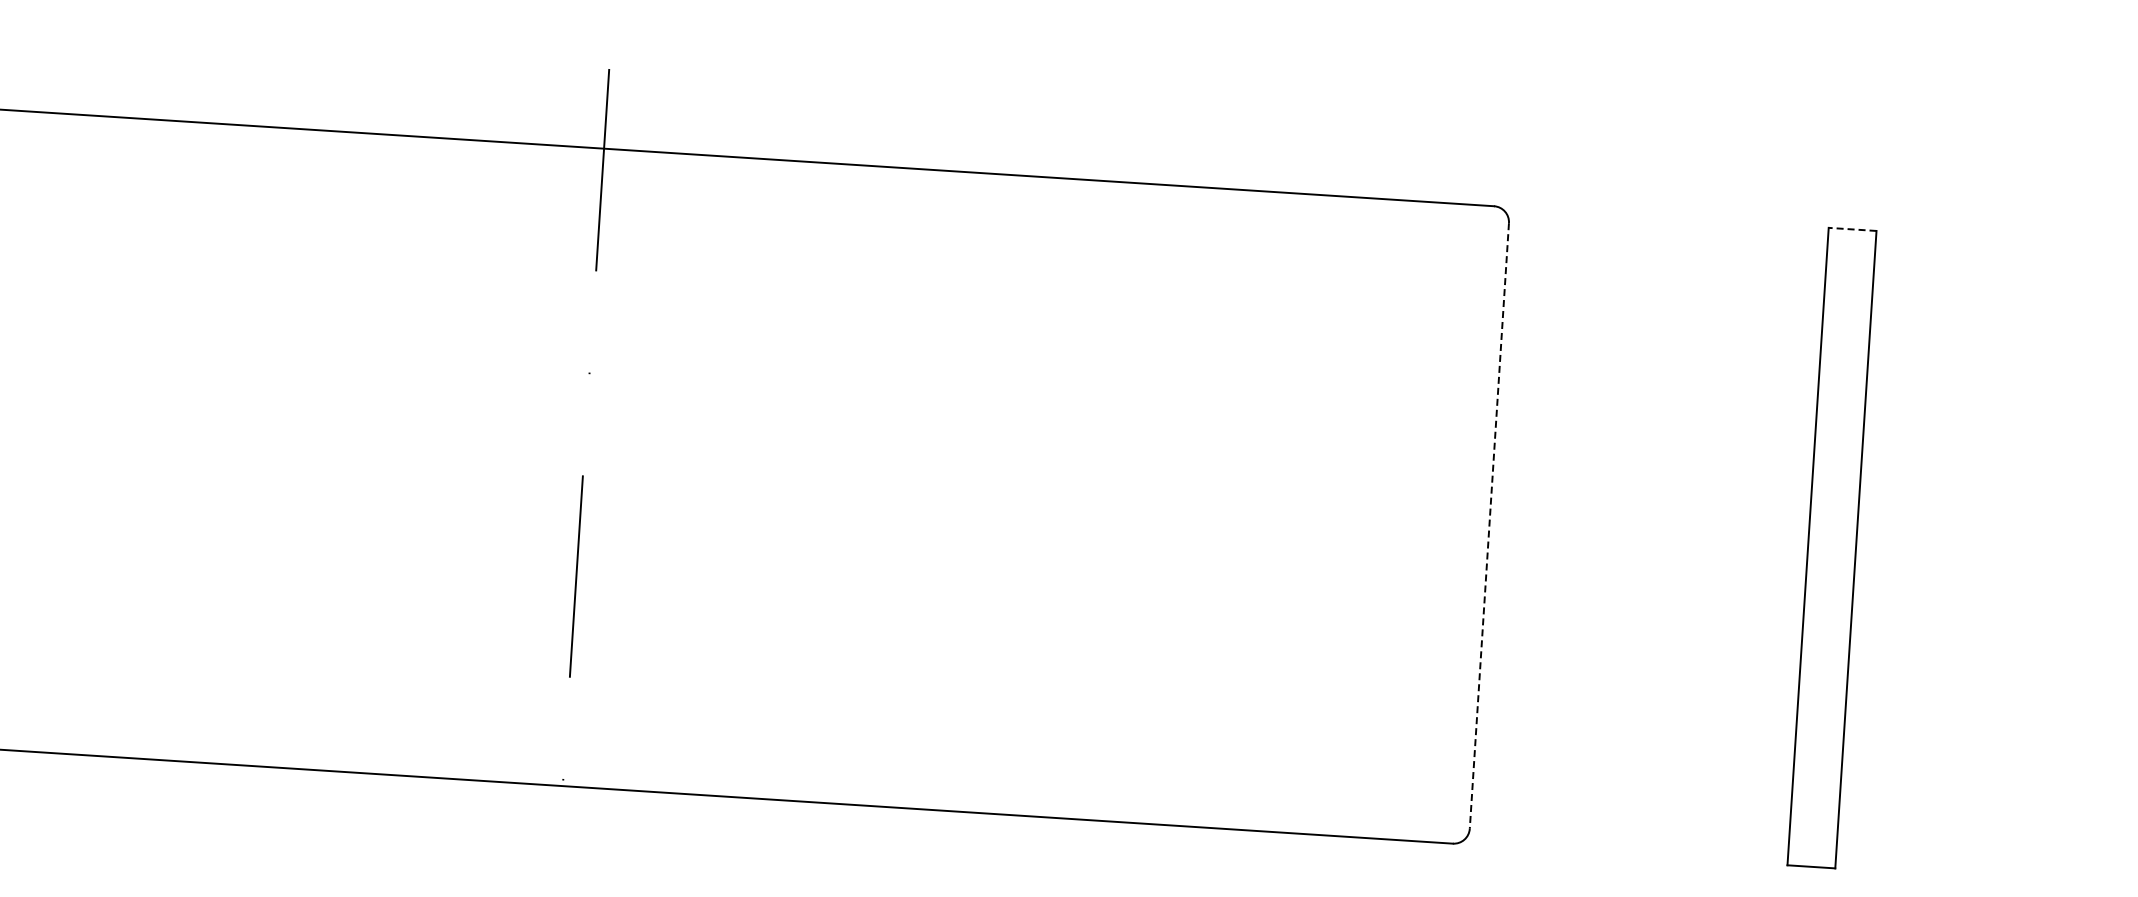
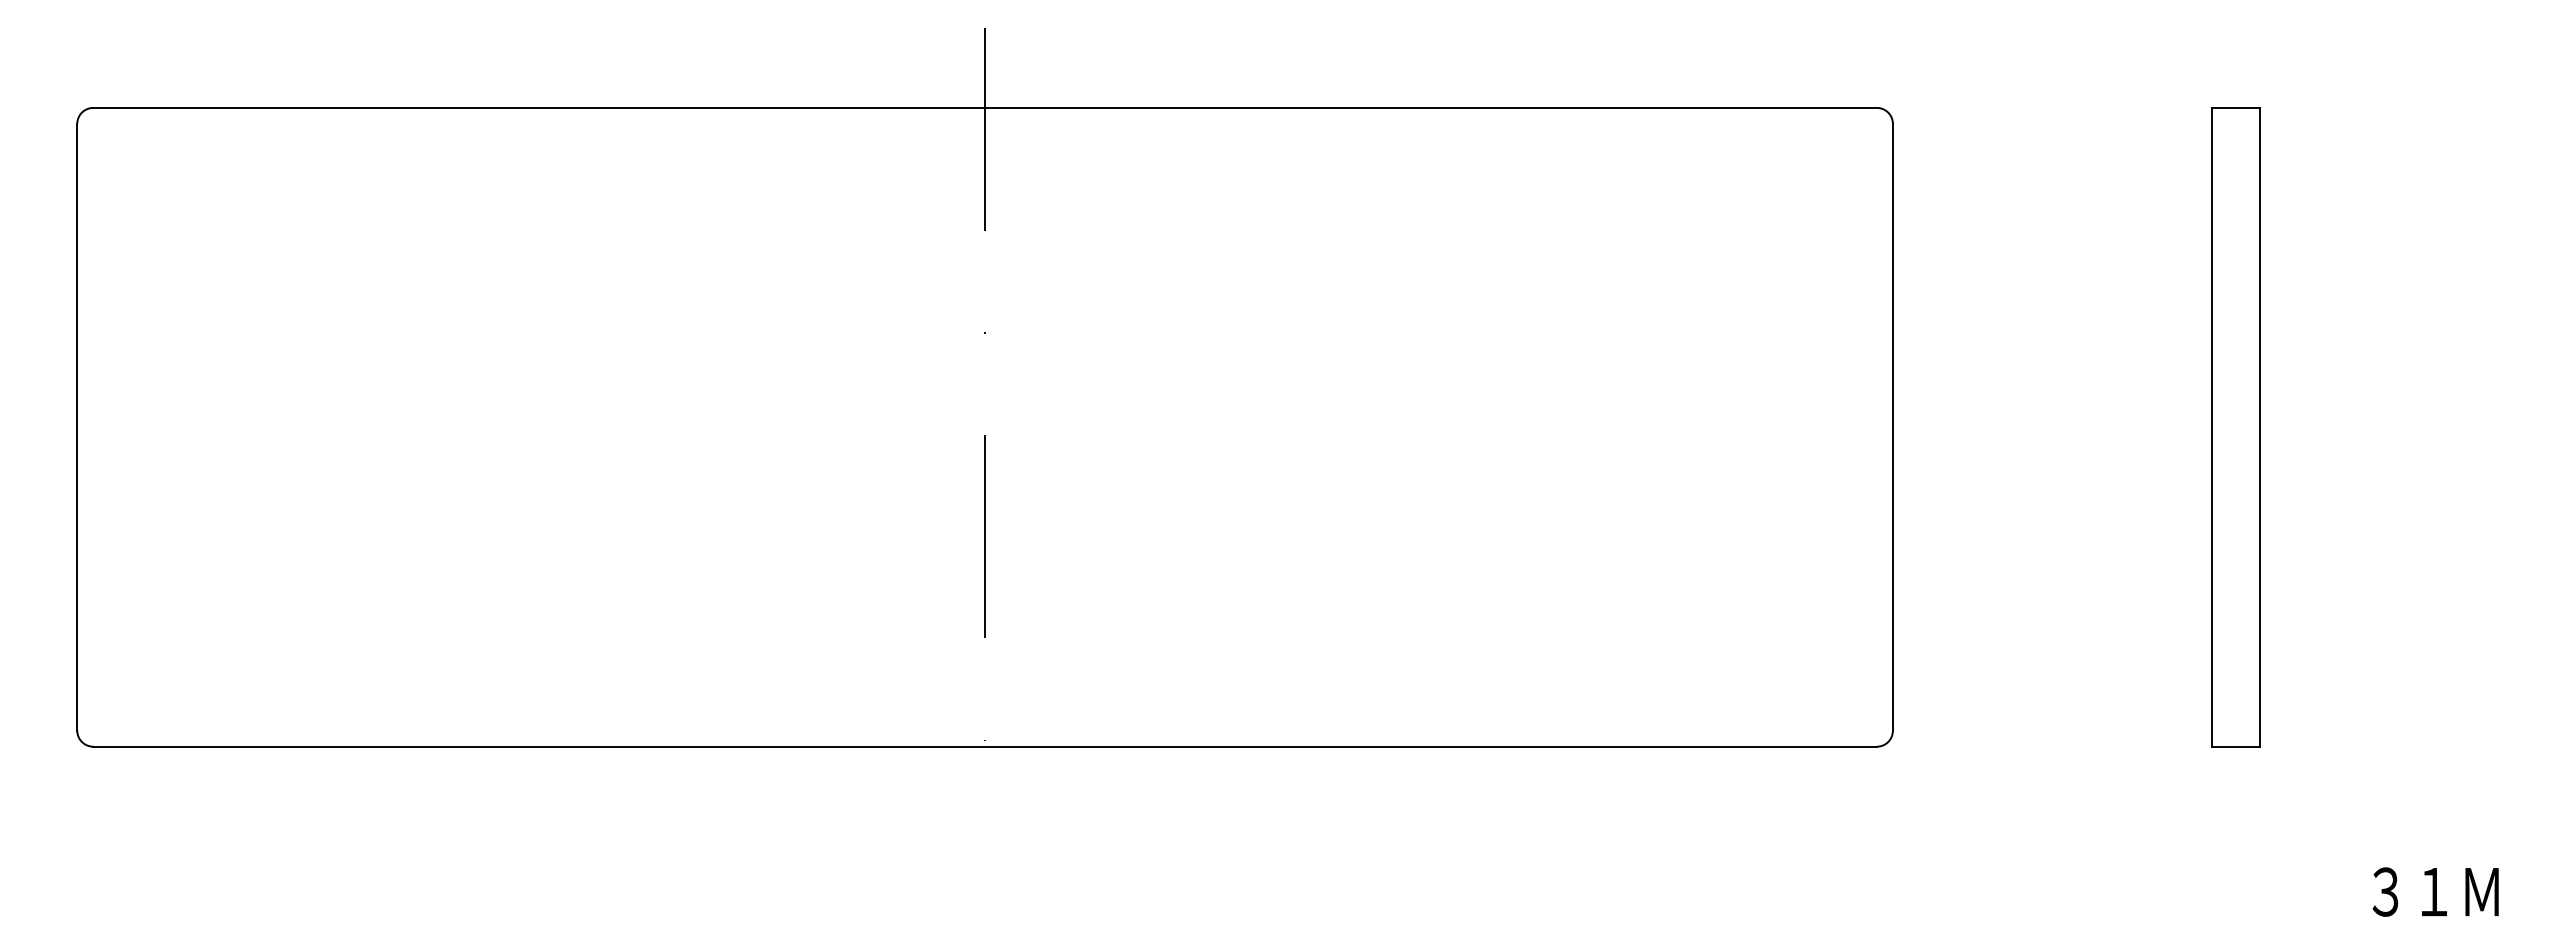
line: (1852, 228) -> (2236, 107), dashed -> solid
line: (1488, 526) -> (1892, 427), dashed -> solid

